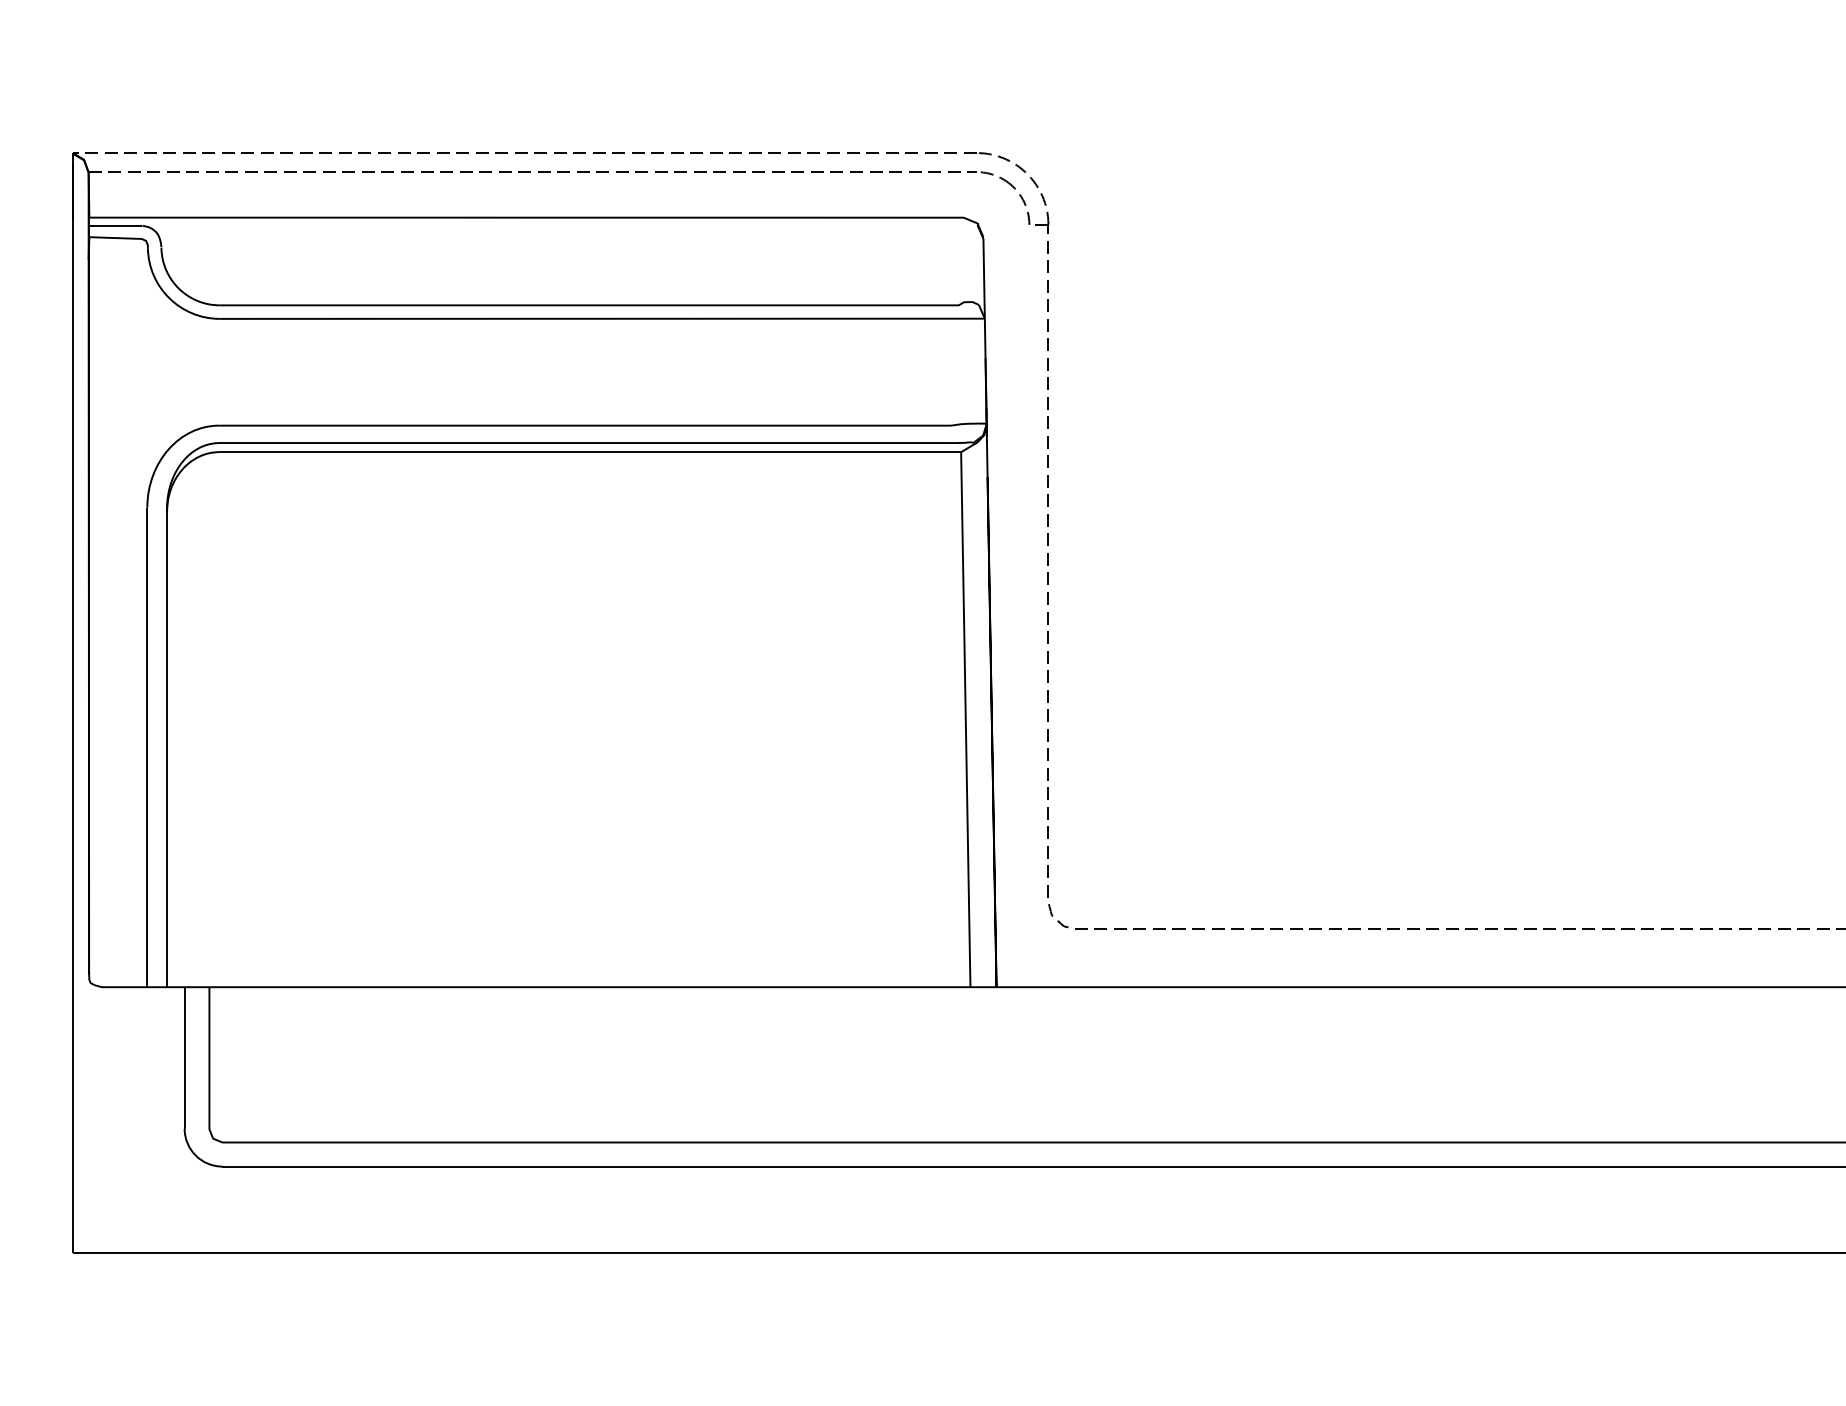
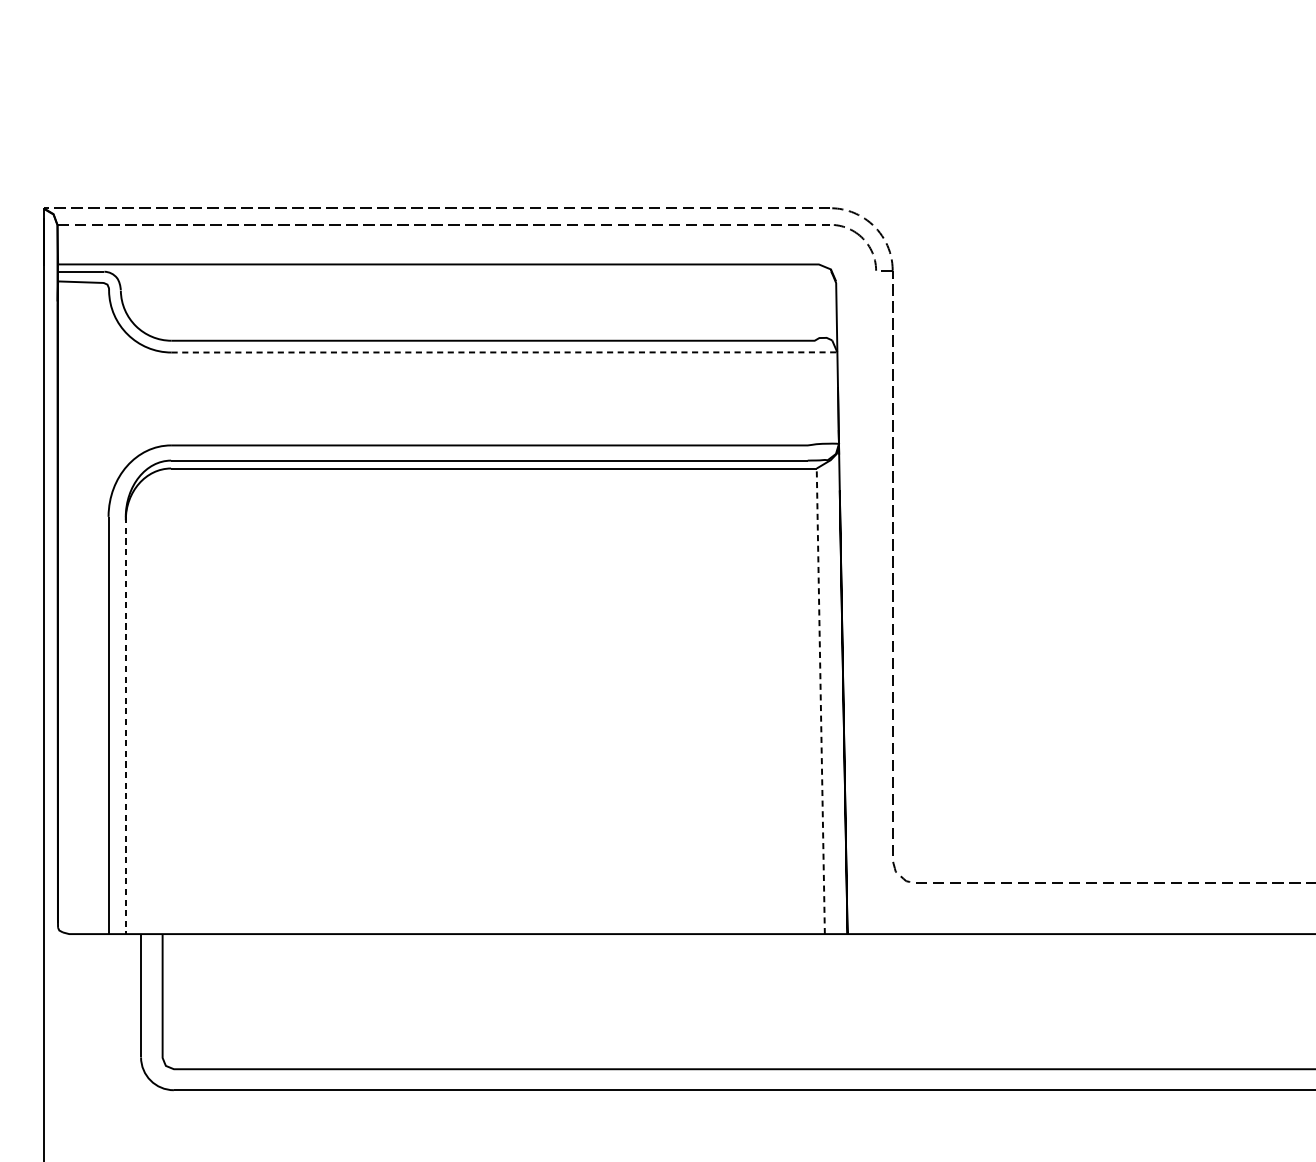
line: (602, 318) -> (504, 352), solid -> dashed
line: (965, 719) -> (820, 701), solid -> dashed
line: (167, 747) -> (126, 725), solid -> dashed

